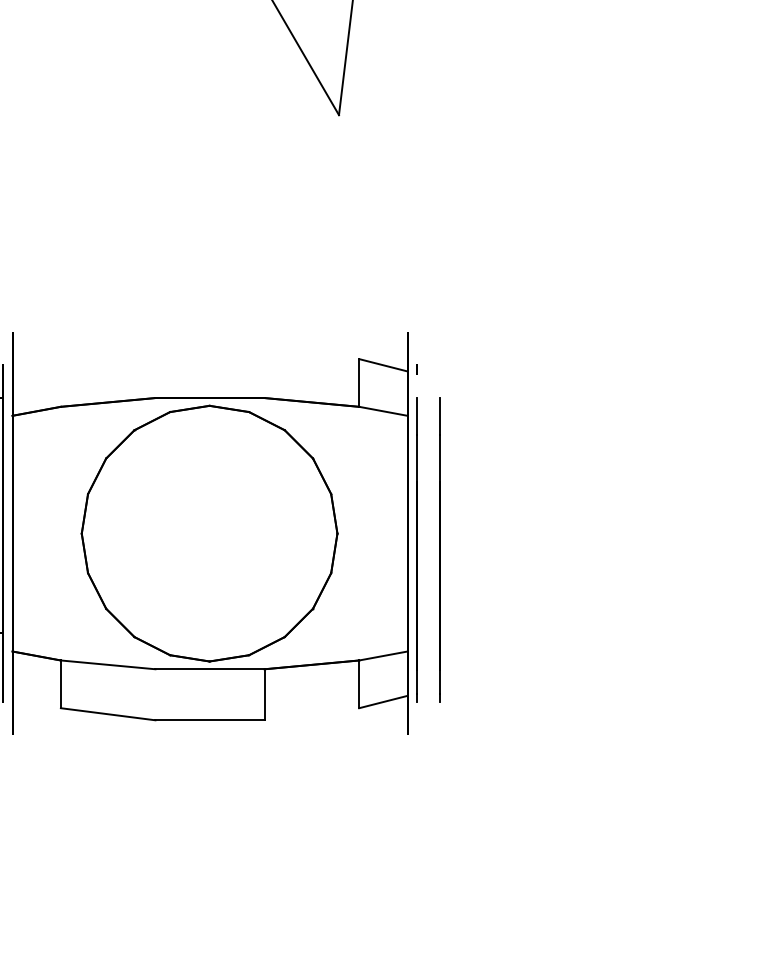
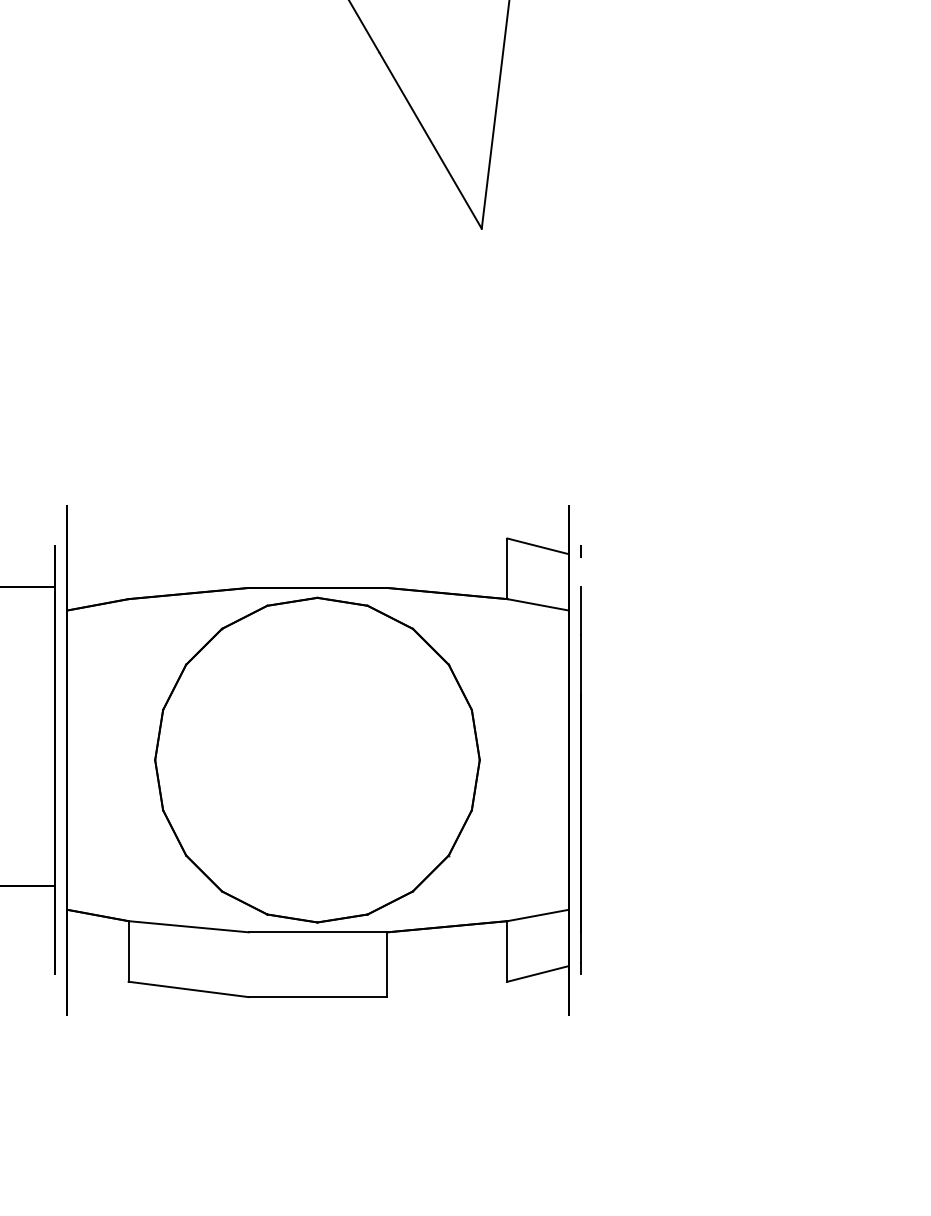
line: (439, 549) -> (609, 780), removed

